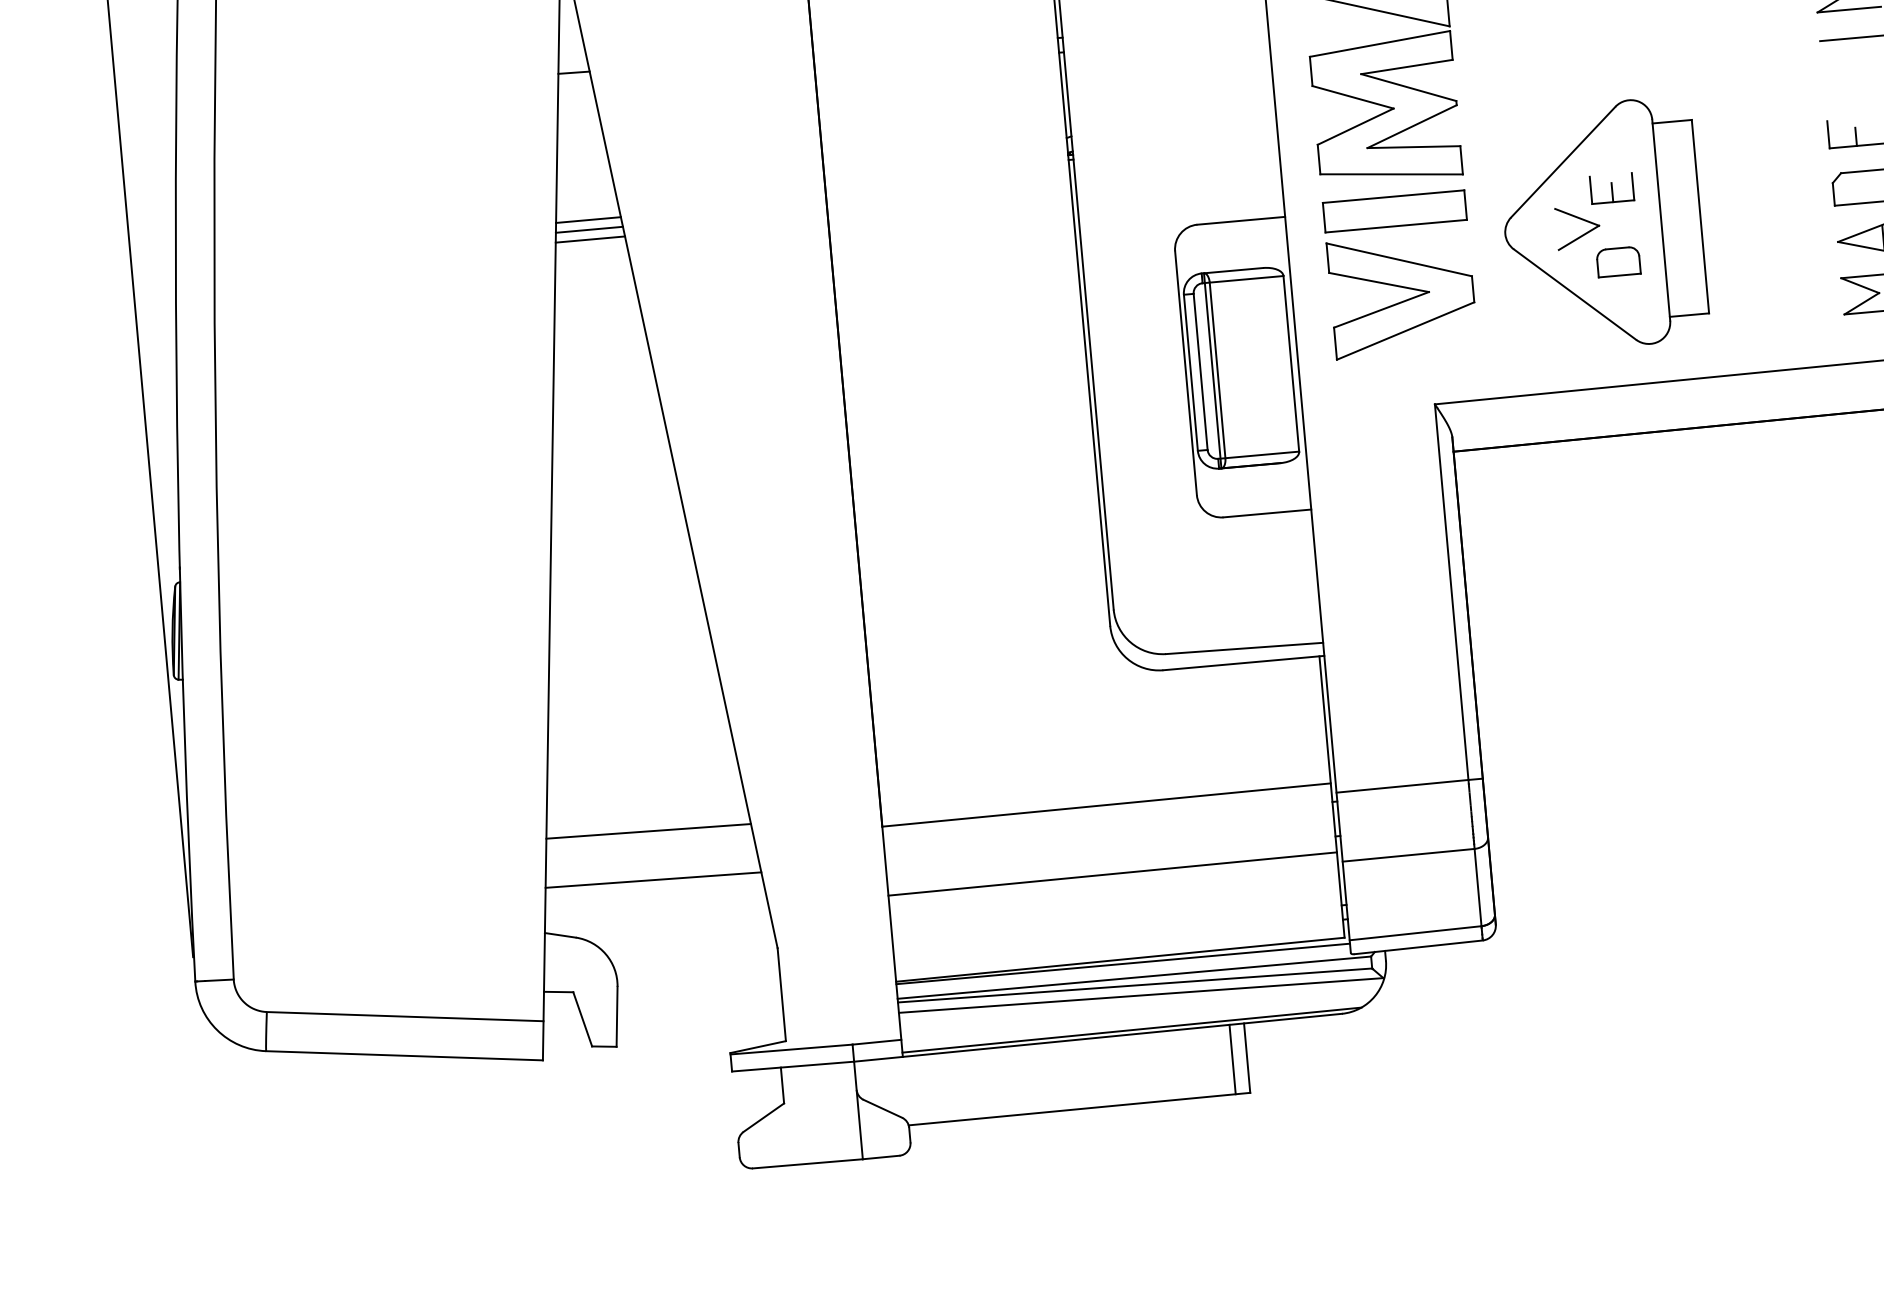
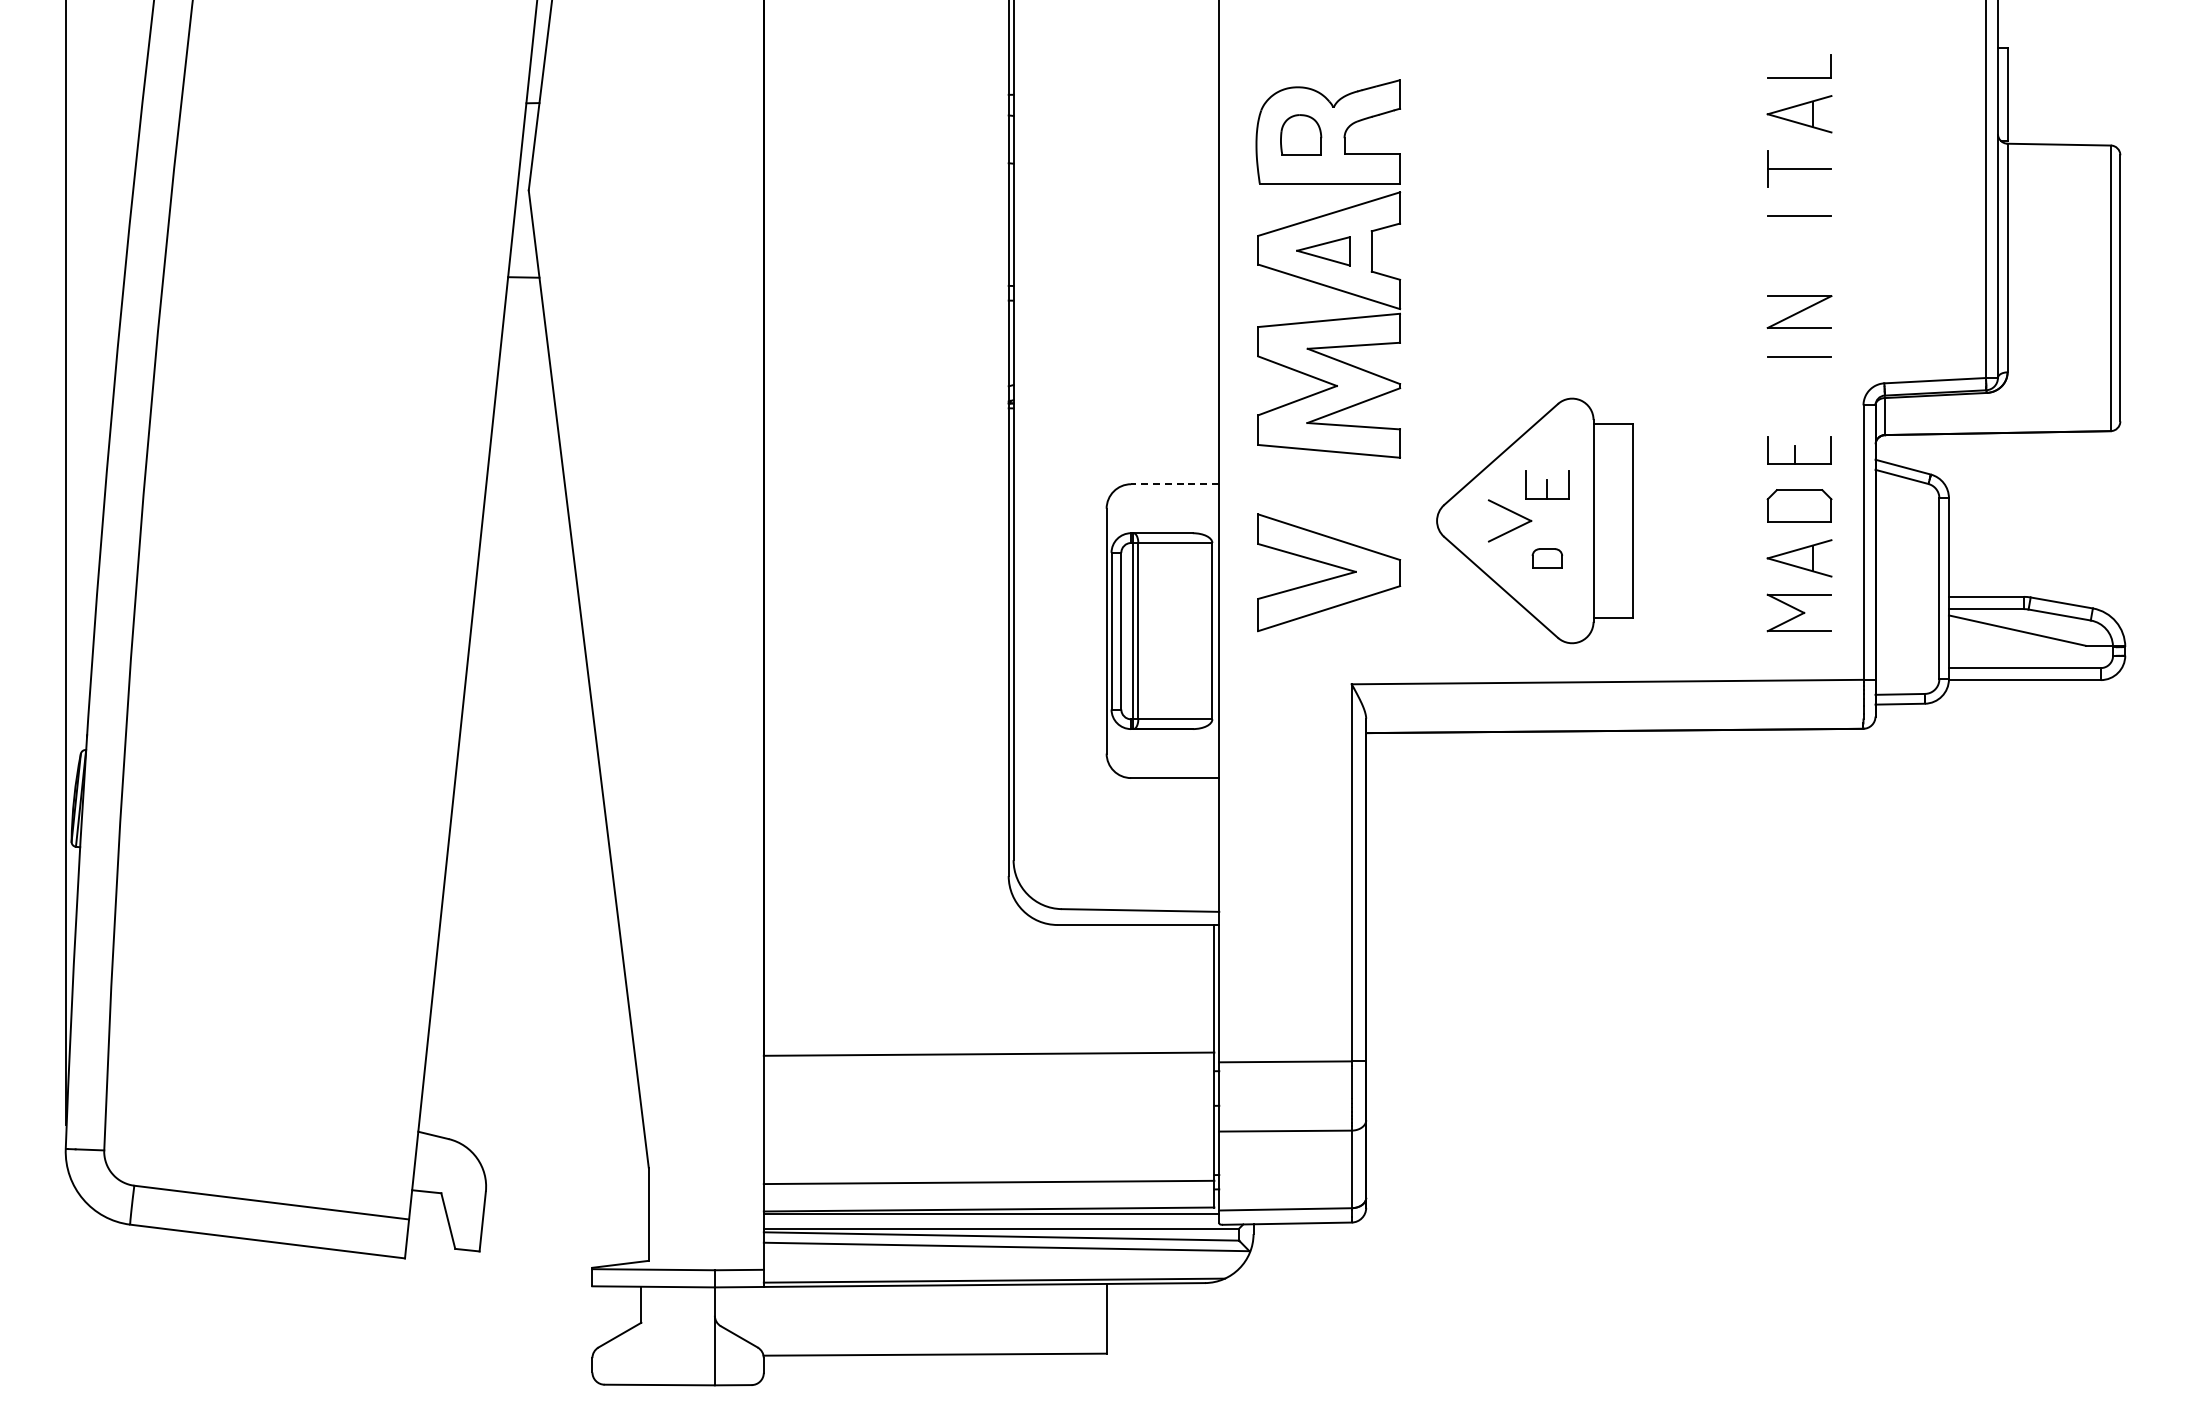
part: (1394, 211) -> (1328, 488), removed
line: (587, 220) -> (524, 425), removed
line: (1240, 221) -> (1174, 484), solid -> dashed
line: (588, 230) -> (524, 435), removed
line: (590, 239) -> (525, 445), removed
part: (1618, 261) -> (1547, 558), size x0.7
line: (648, 831) -> (530, 1039), removed
line: (1112, 874) -> (988, 1182), moved
line: (653, 879) -> (531, 1088), removed
line: (1233, 1059) -> (1092, 1318), removed

